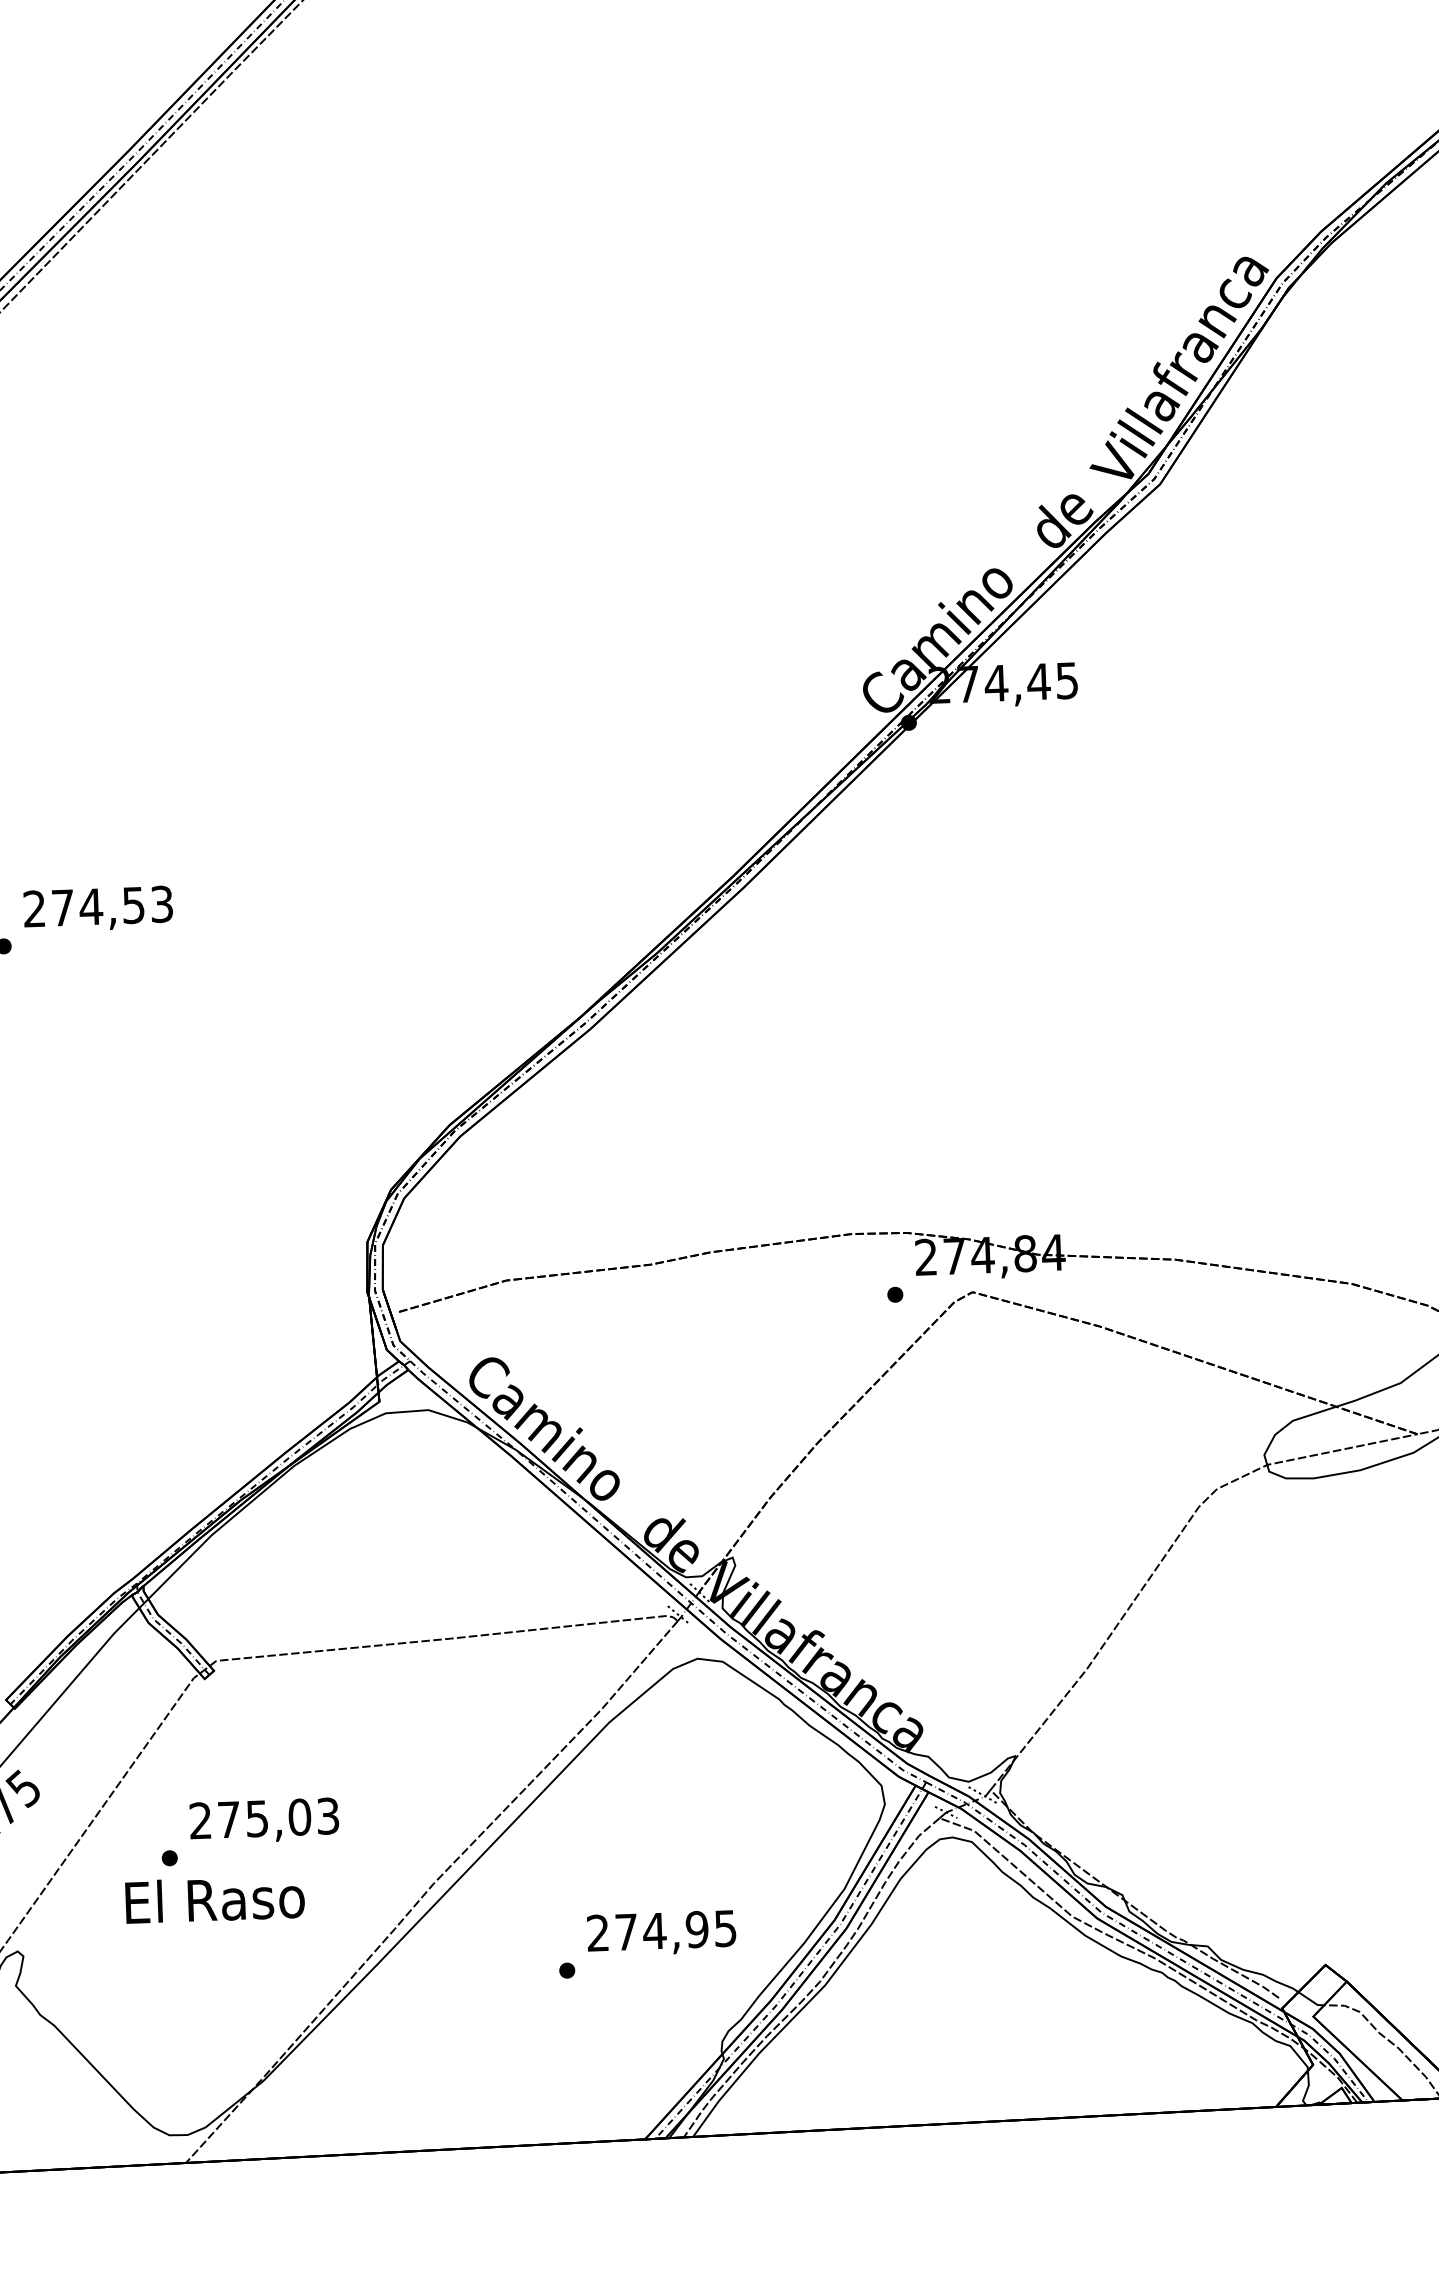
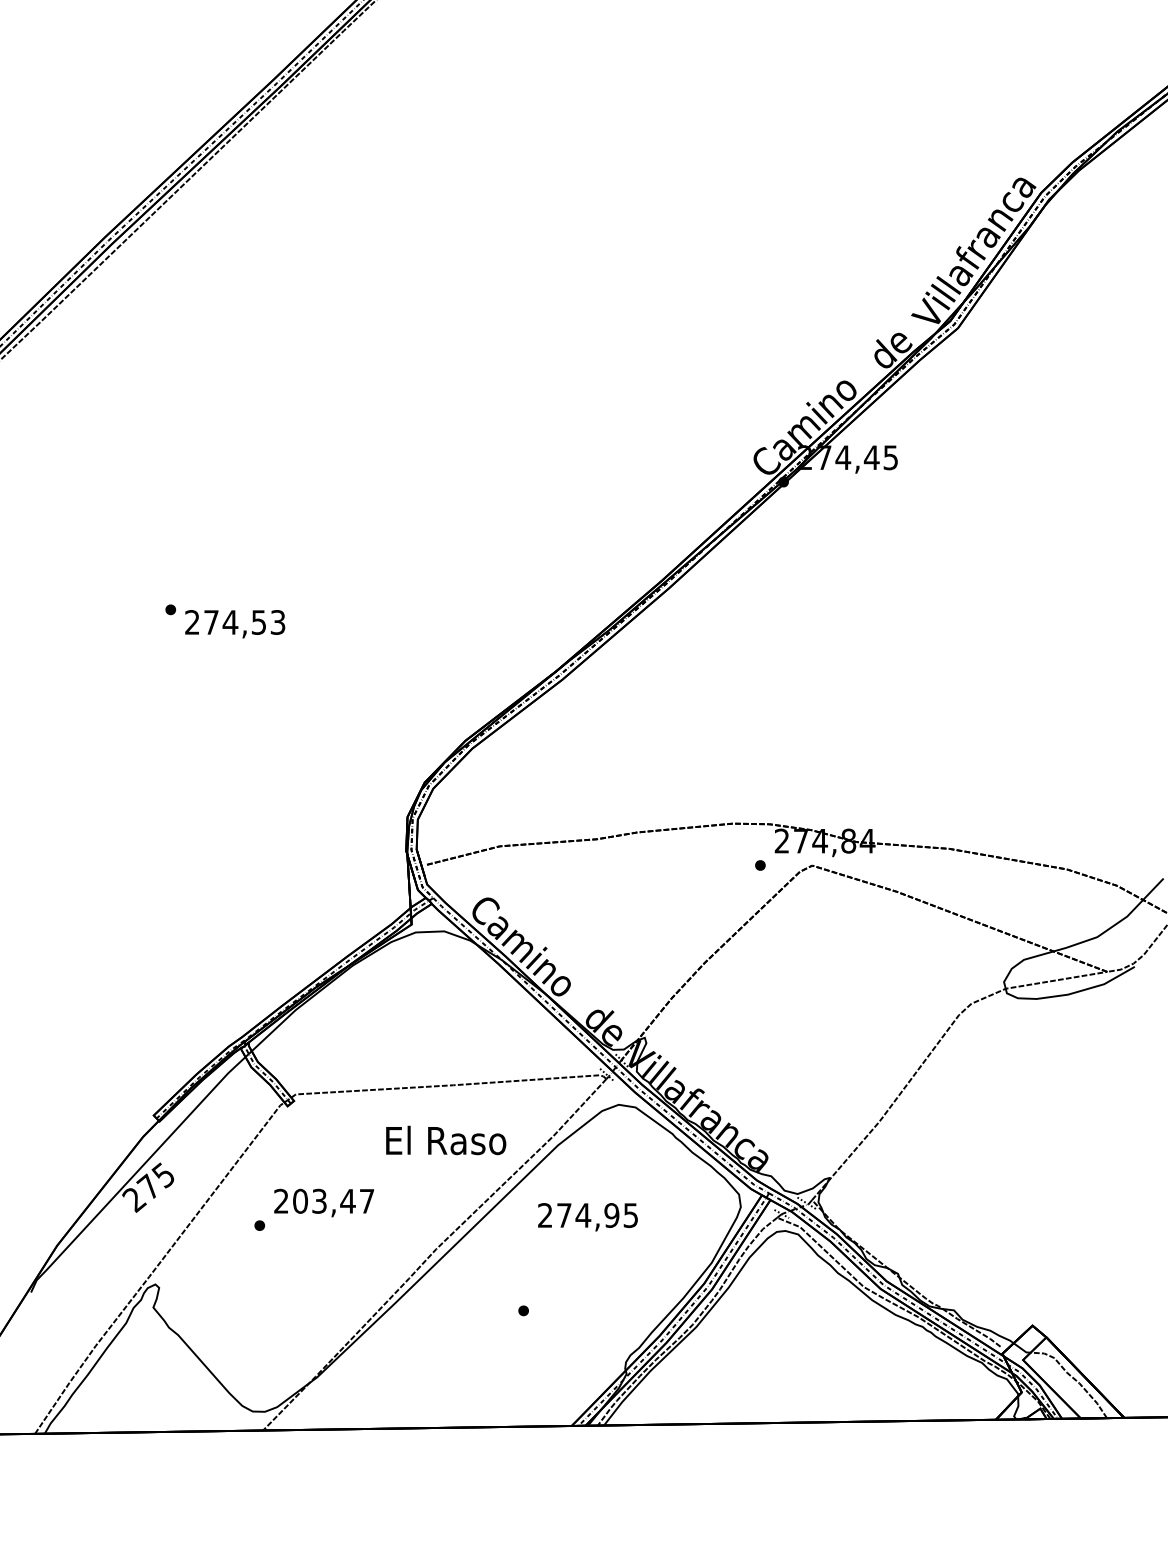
text: (98, 909) -> (235, 624), moved
text: (278, 1816) -> (333, 1200), 275,03 -> 203,47
text: (215, 1899) -> (446, 1140), moved
text: (661, 1933) -> (587, 1217), moved

